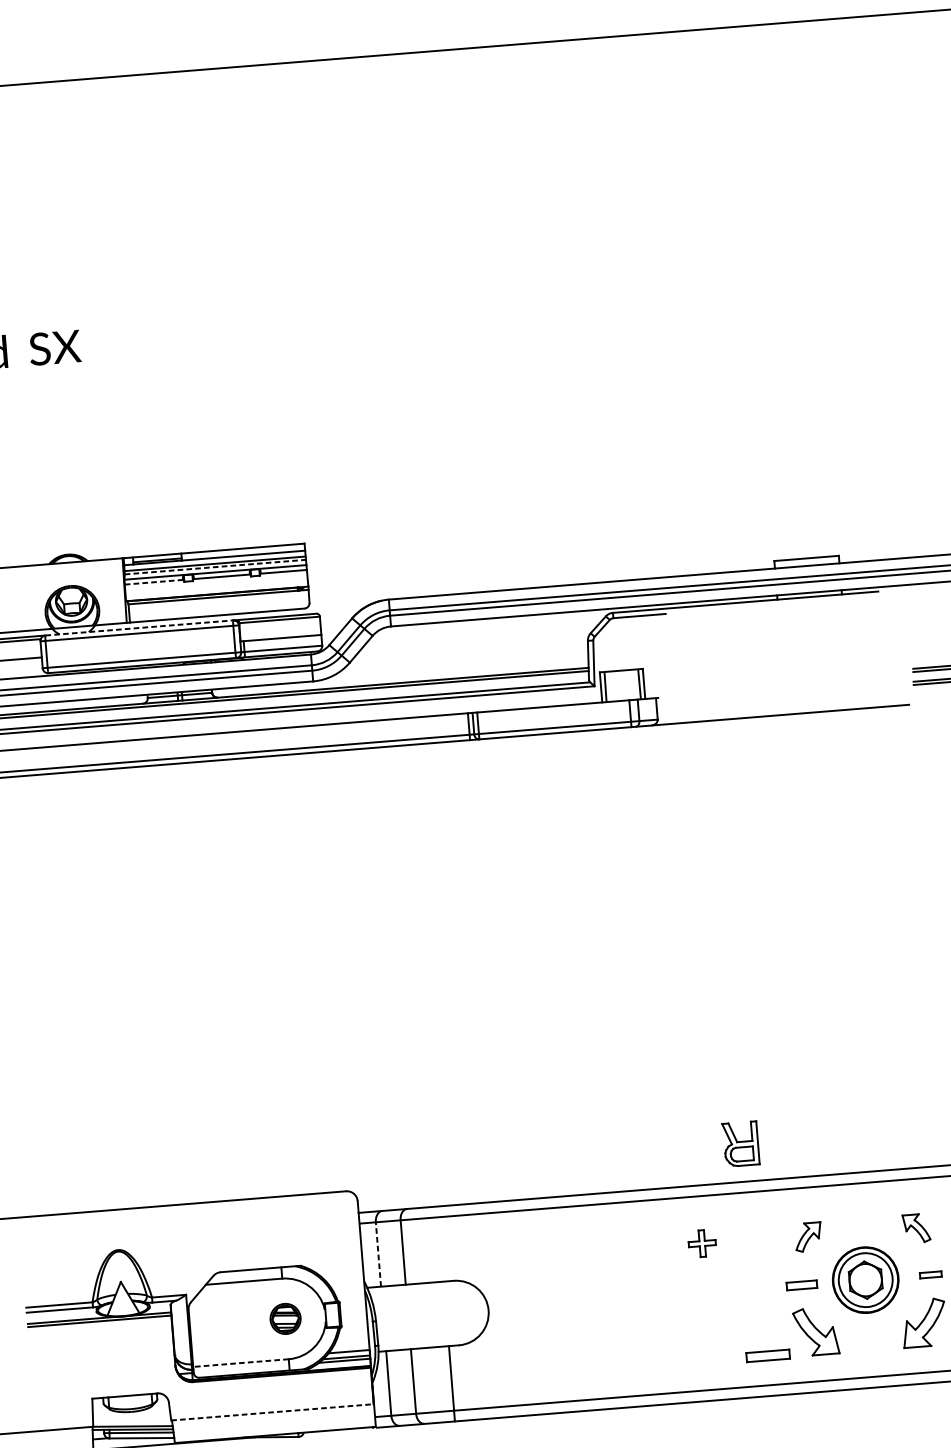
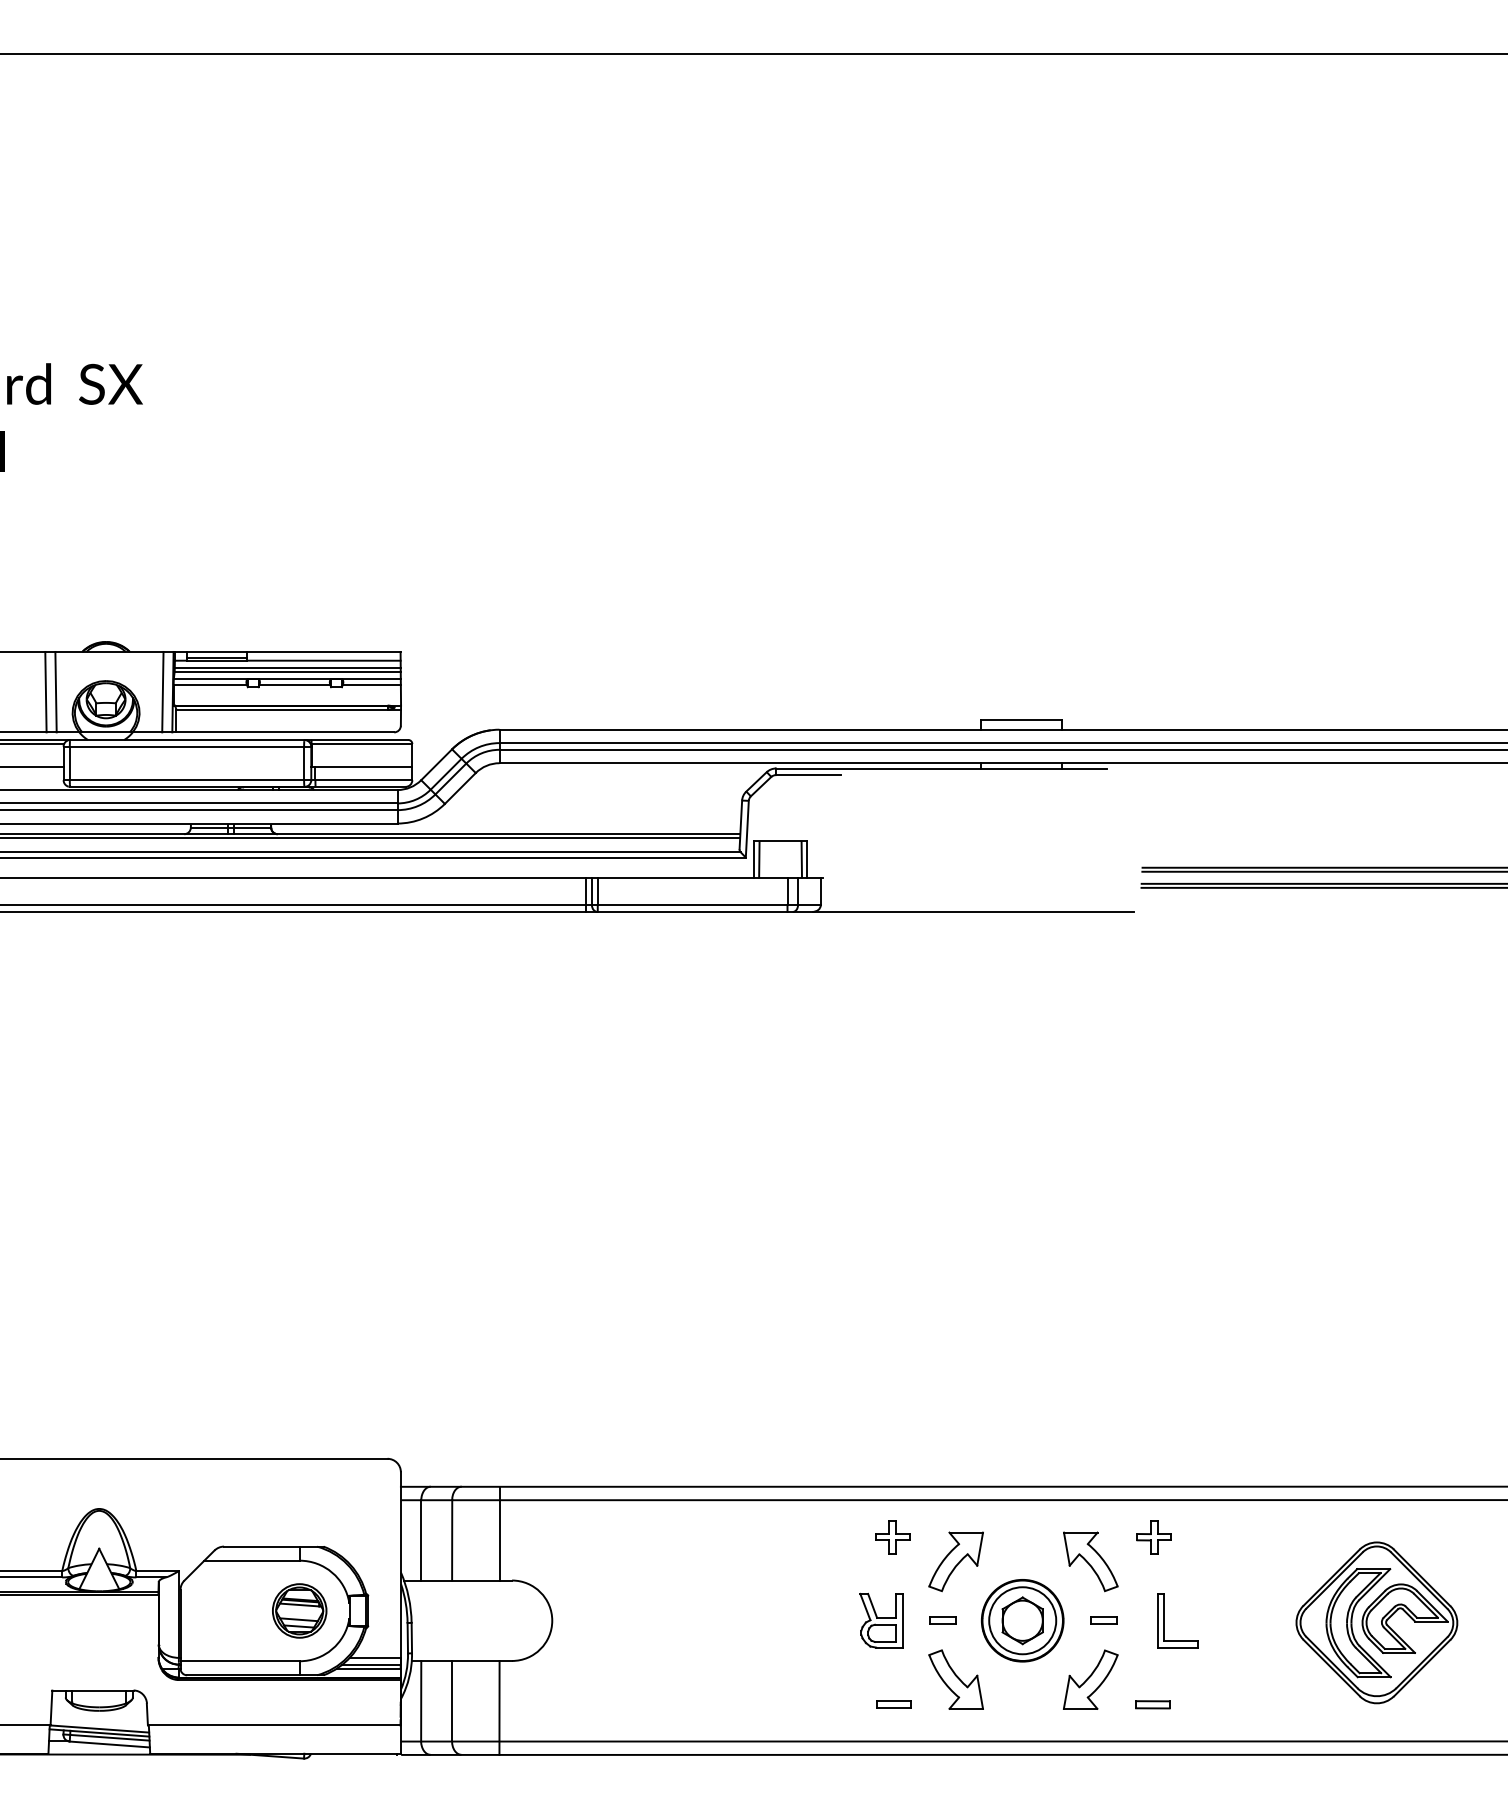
line: (216, 567) -> (288, 672), dashed -> solid
line: (154, 582) -> (210, 684), dashed -> solid
line: (116, 590) -> (162, 691), added
line: (30, 597) -> (55, 691), added
line: (22, 598) -> (45, 691), added
line: (140, 627) -> (188, 739), dashed -> solid
part: (740, 1143) -> (881, 1620), moved
part: (916, 1228) -> (1090, 1561), size x1.67
part: (808, 1236) -> (955, 1561), size x1.67
line: (440, 1243) -> (499, 1533), added
part: (702, 1243) -> (892, 1537), moved
line: (378, 1253) -> (421, 1539), dashed -> solid
part: (801, 1285) -> (942, 1620), size x0.71
part: (285, 1318) -> (299, 1610), size x1.43
part: (767, 1355) -> (893, 1704), size x0.62
line: (241, 1363) -> (240, 1661), dashed -> solid
line: (272, 1412) -> (274, 1725), dashed -> solid

